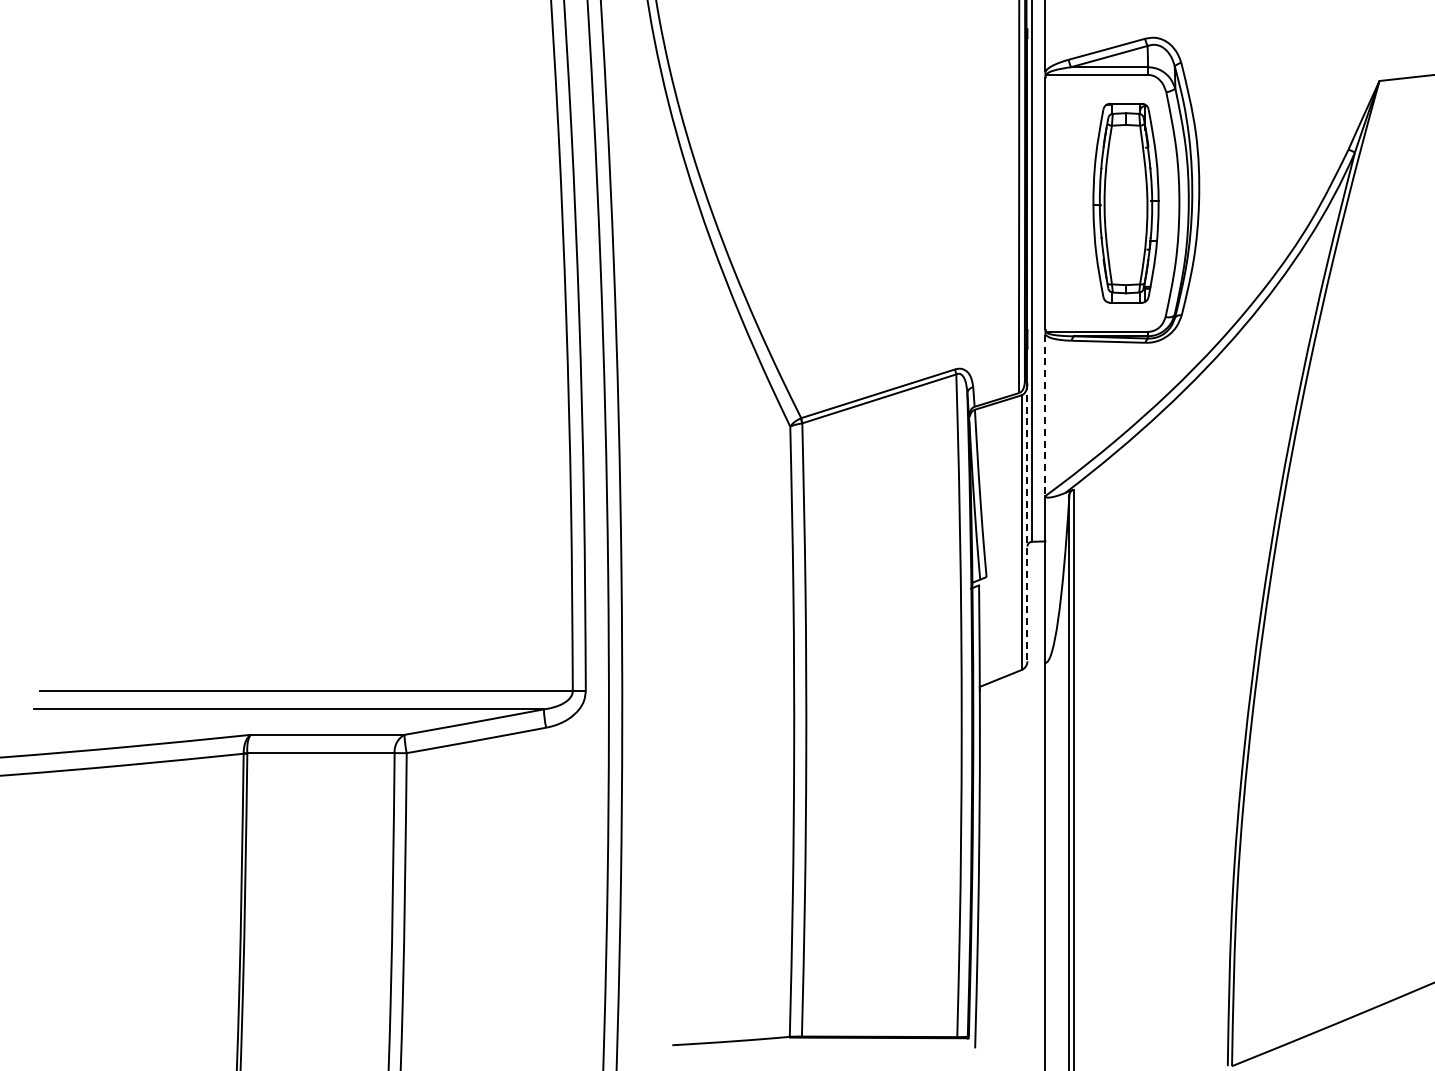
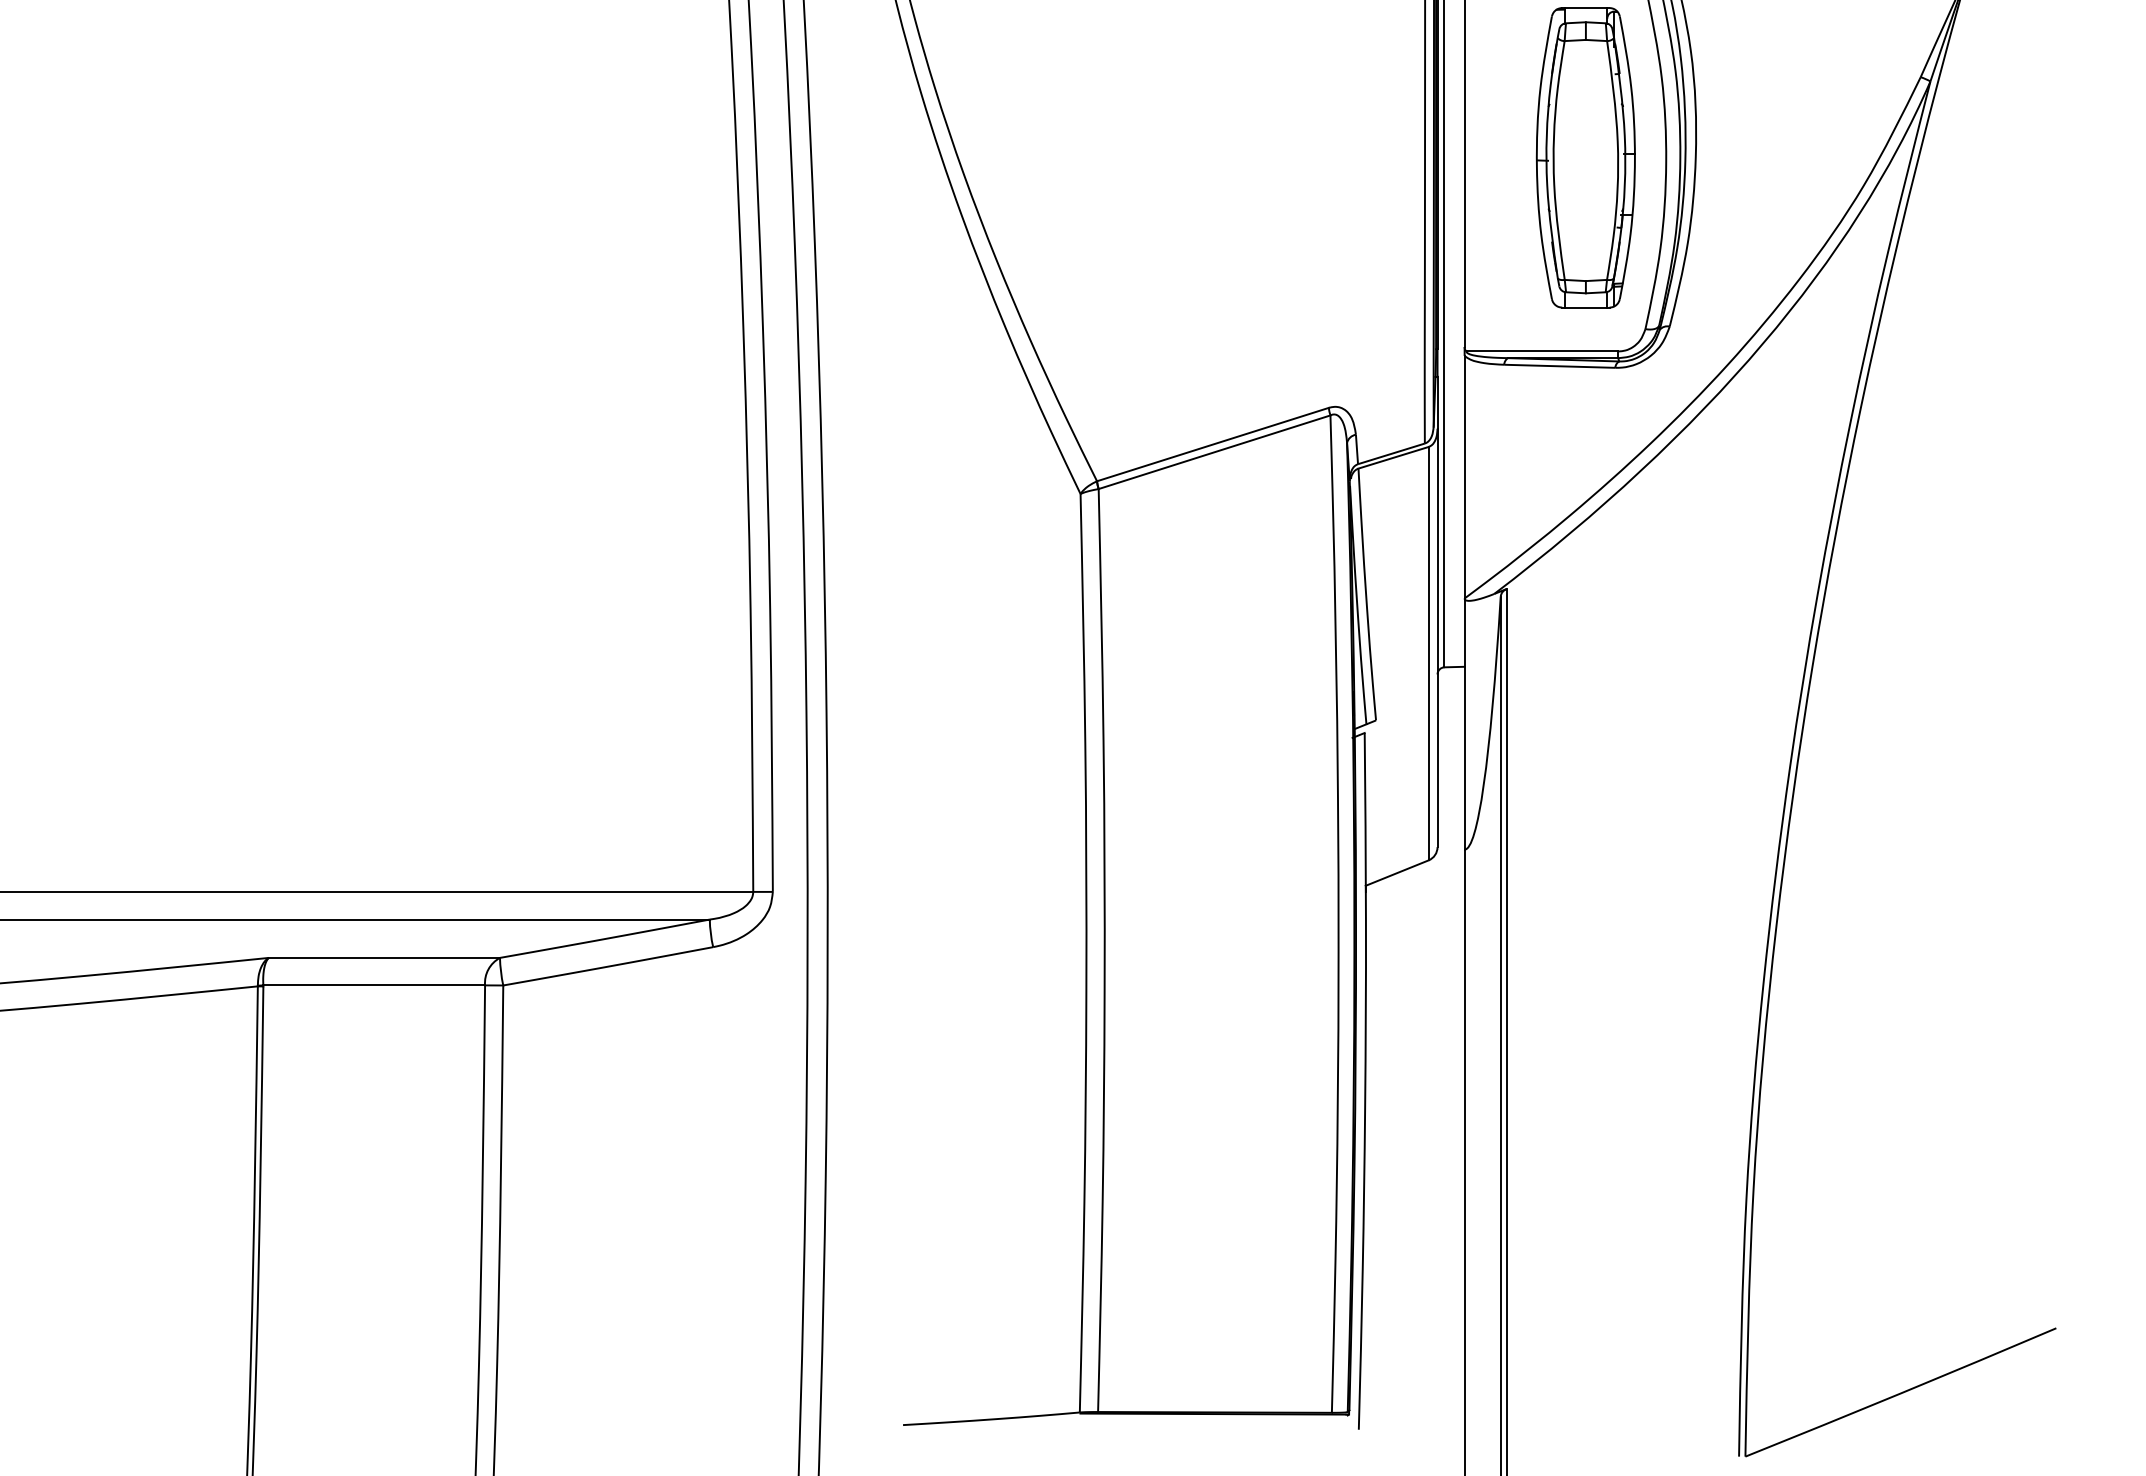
line: (1045, 415) -> (1464, 477), dashed -> solid
line: (1027, 522) -> (1437, 638), dashed -> solid

